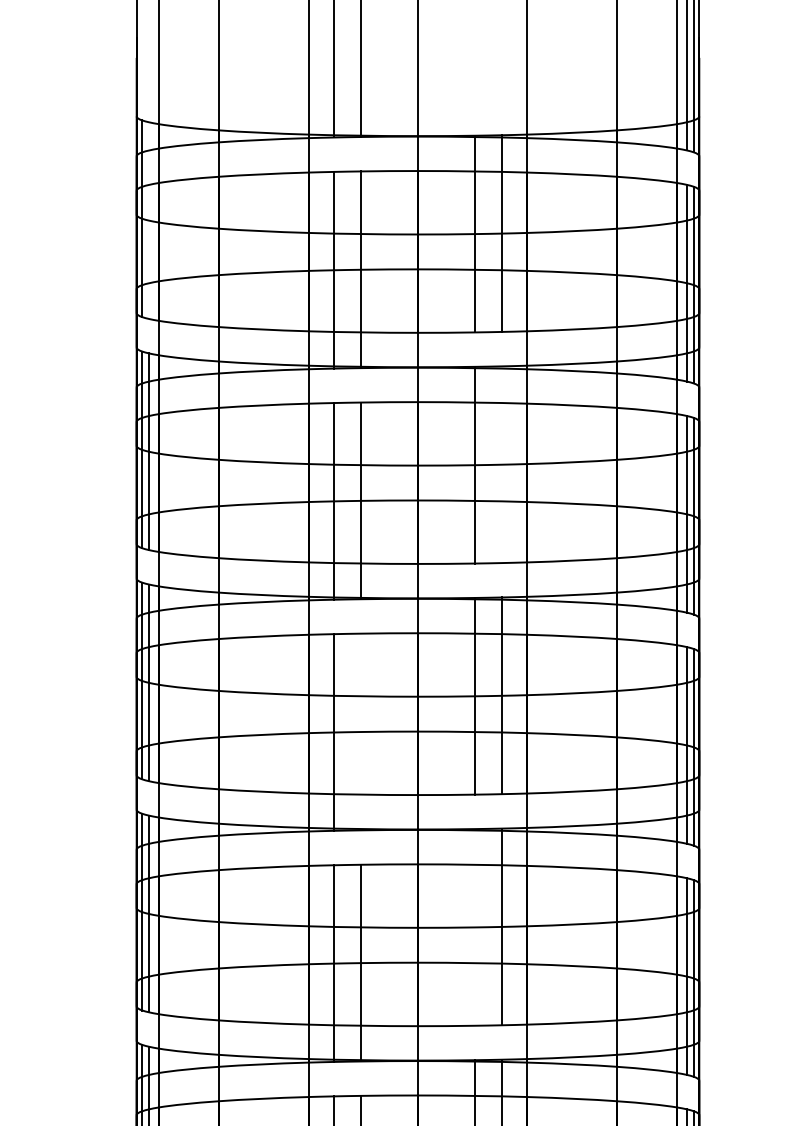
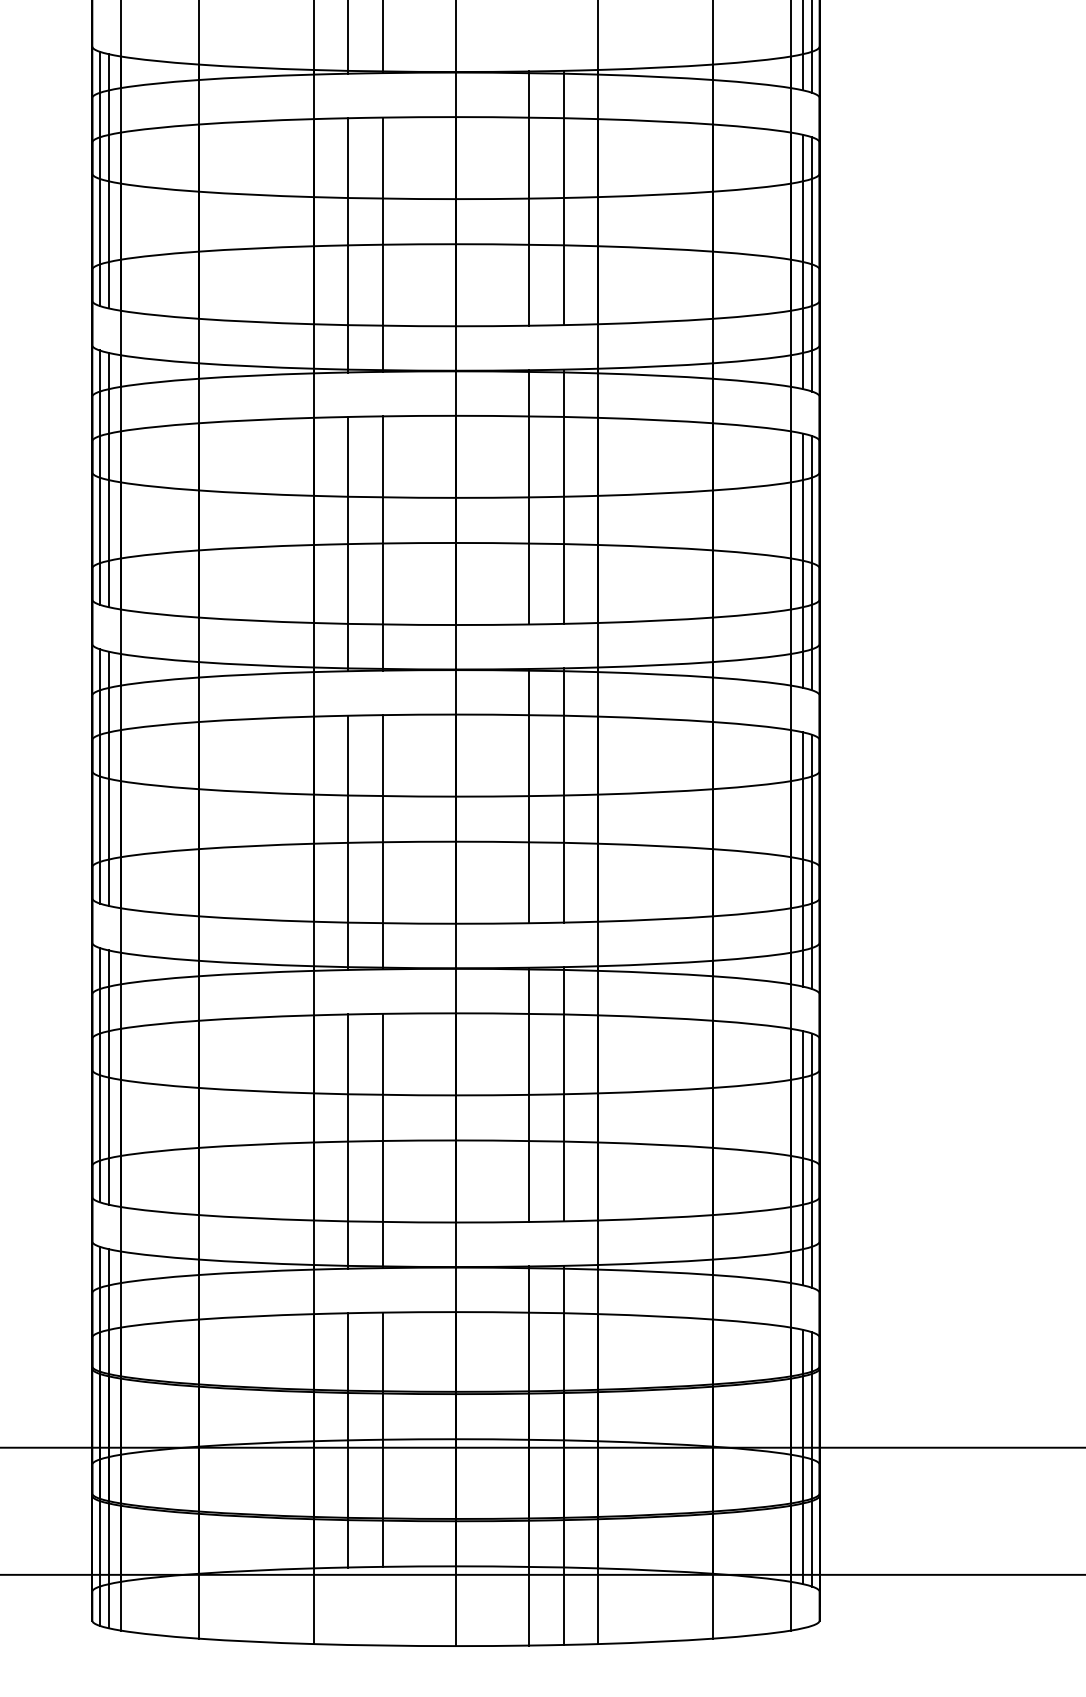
line: (149, 220) -> (108, 181), added
line: (501, 464) -> (564, 496), added
line: (361, 732) -> (382, 842), added
line: (474, 927) -> (529, 1094), added

